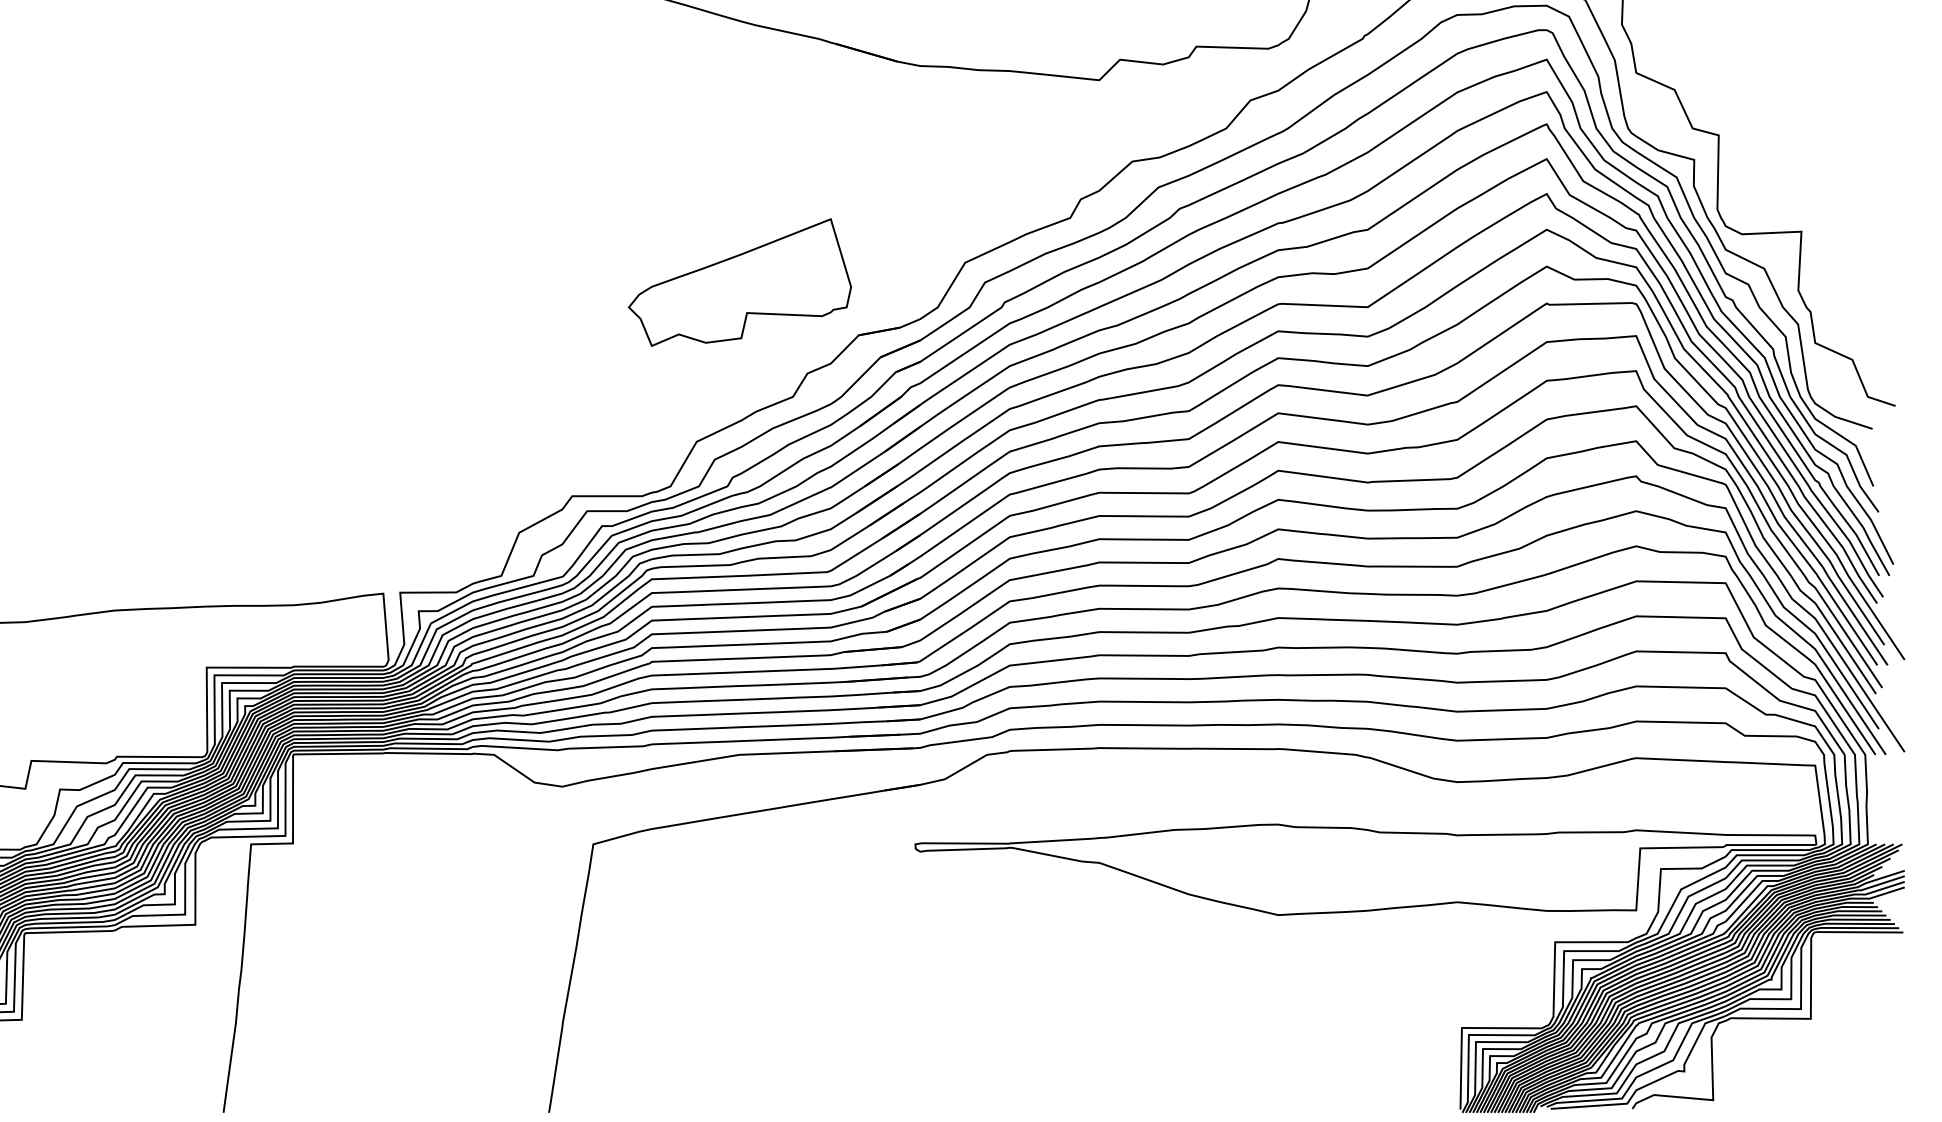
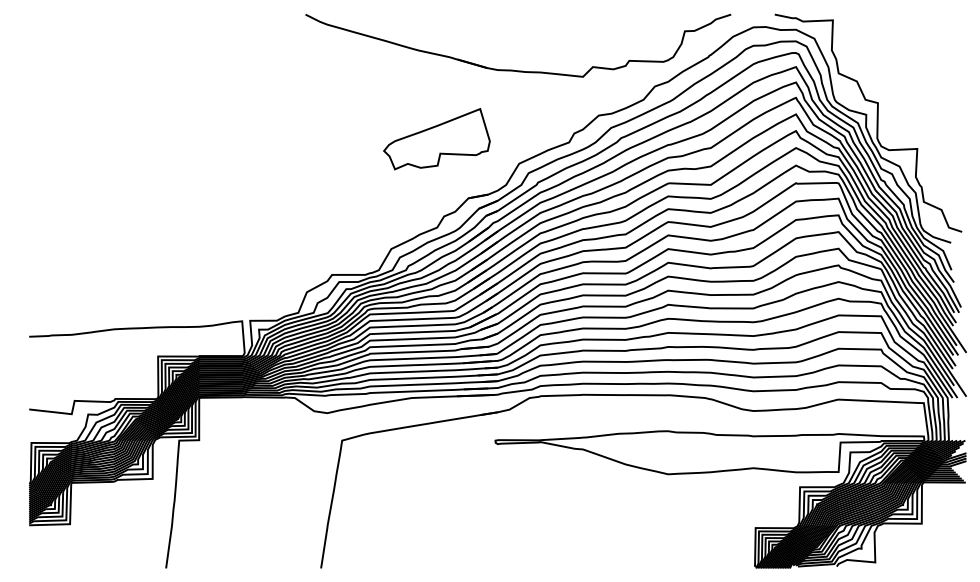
part: (738, 283) -> (436, 139), moved

